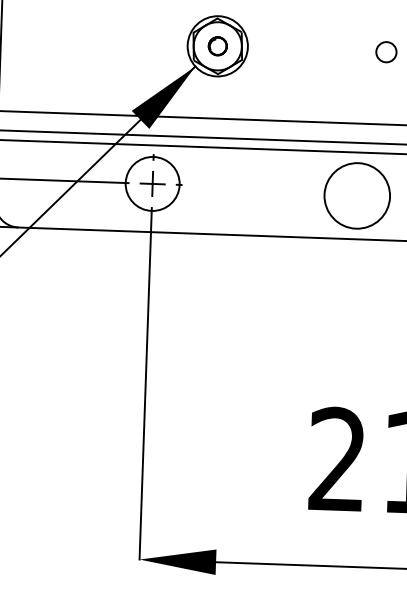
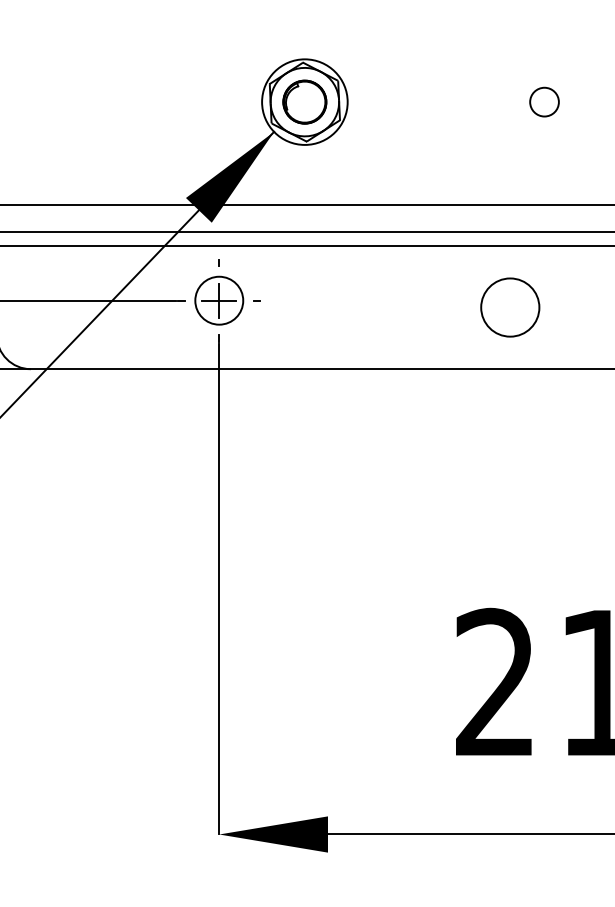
part: (217, 45) -> (304, 101), size x1.67
circle: (152, 183) -> (219, 300), size x0.62
circle: (357, 195) -> (510, 307), size x0.62

